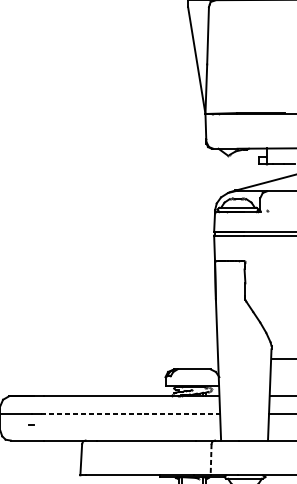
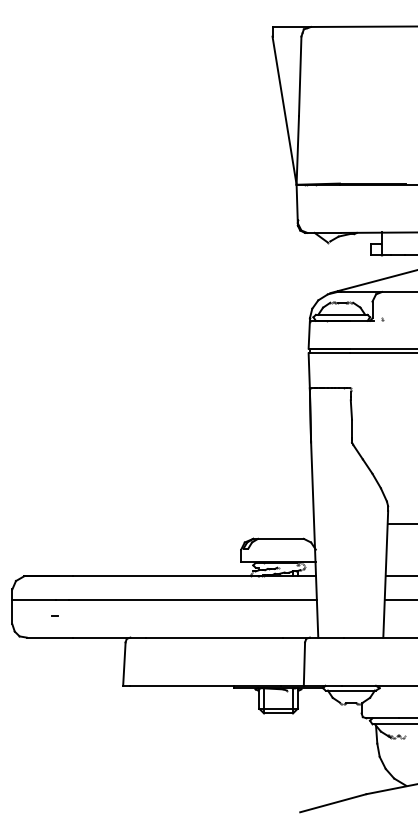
line: (131, 413) -> (193, 600), dashed -> solid
line: (211, 459) -> (304, 664), dashed -> solid

